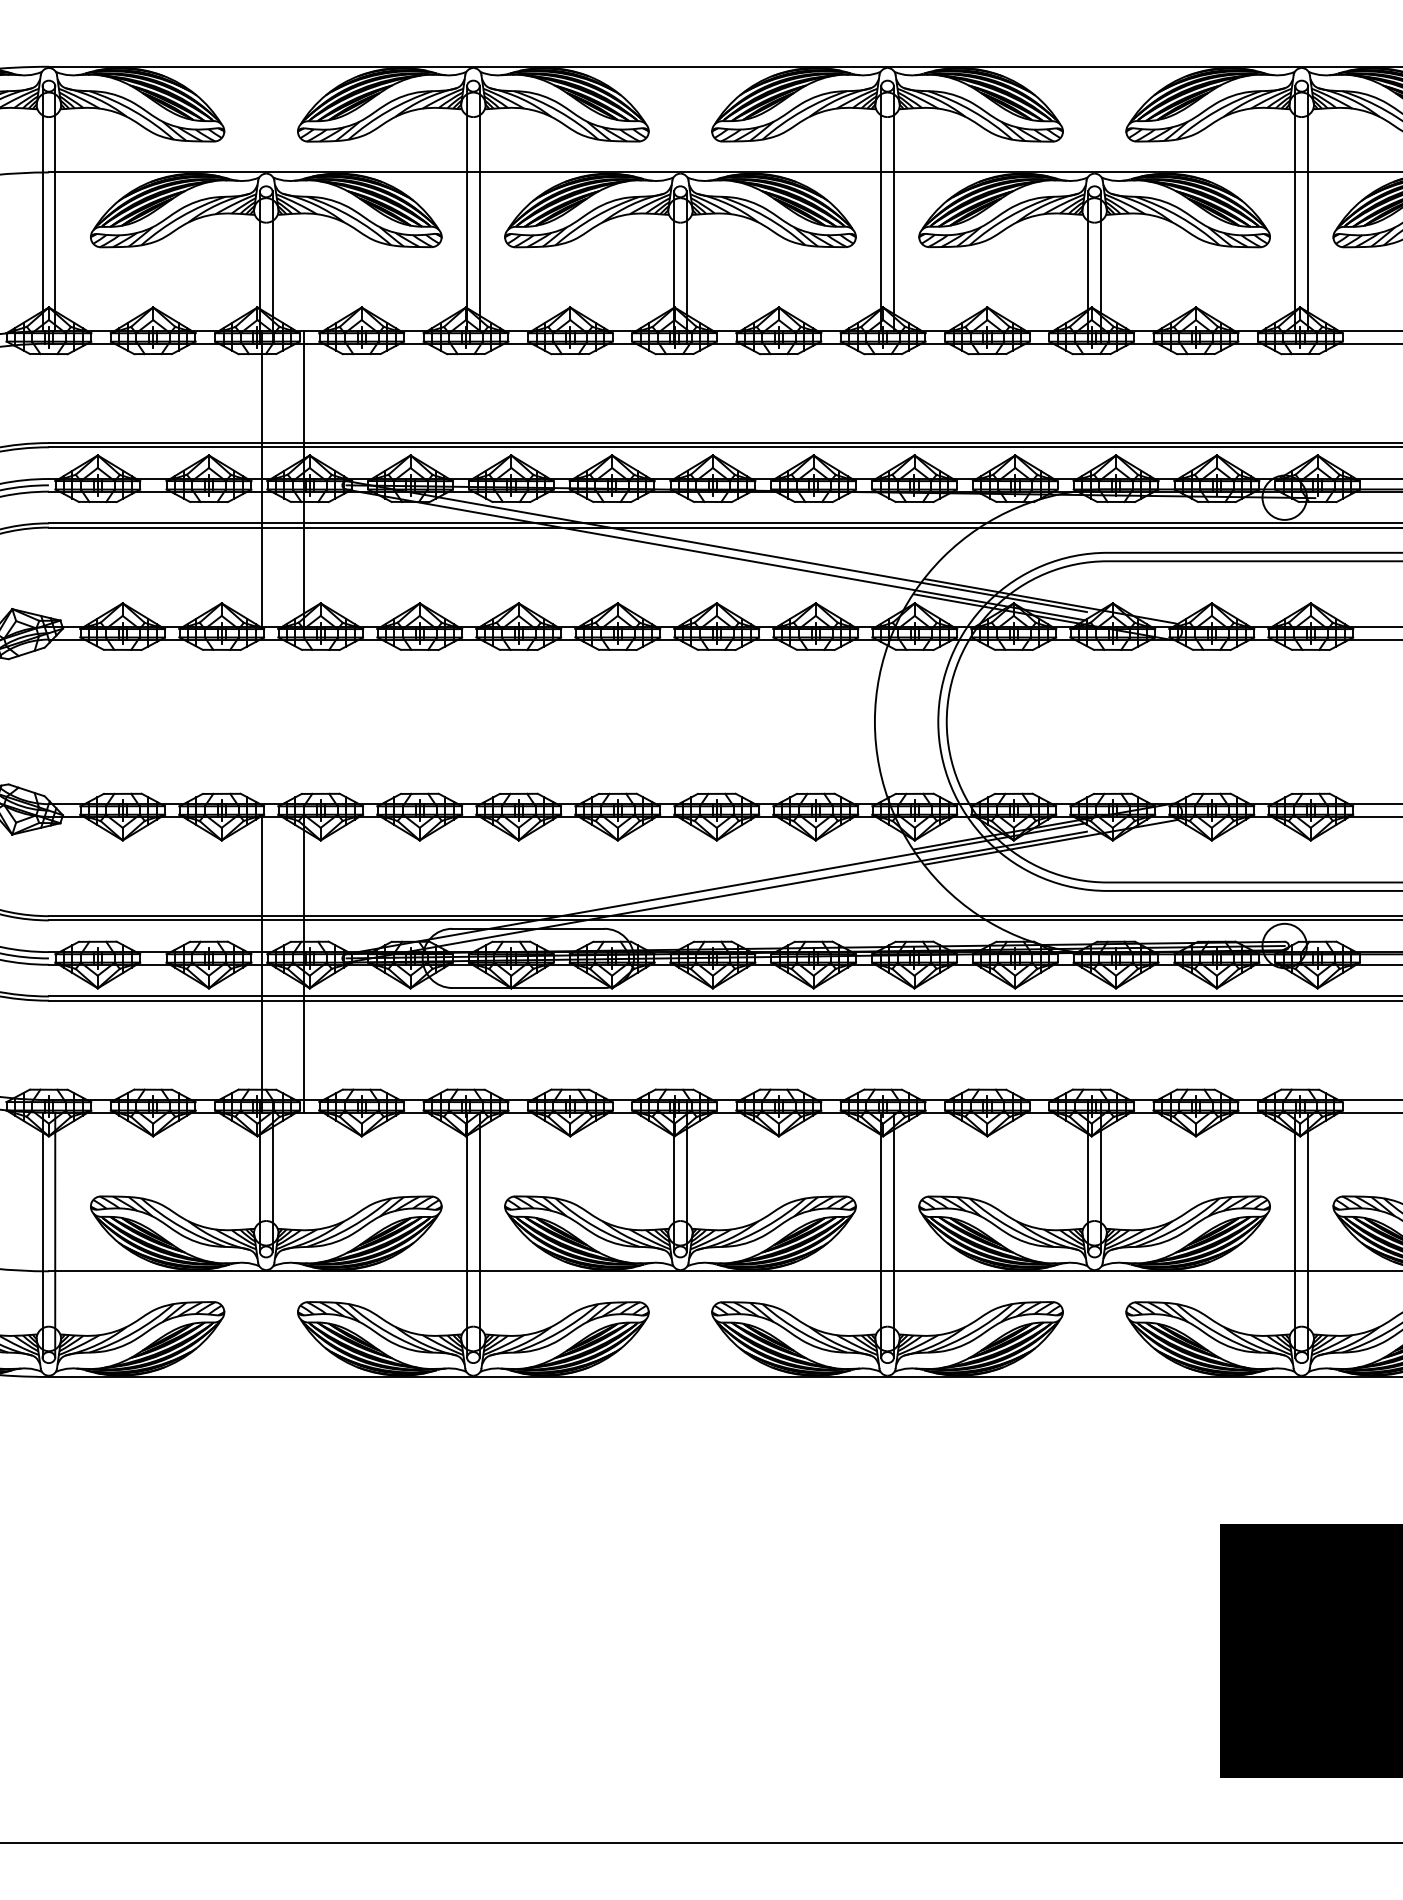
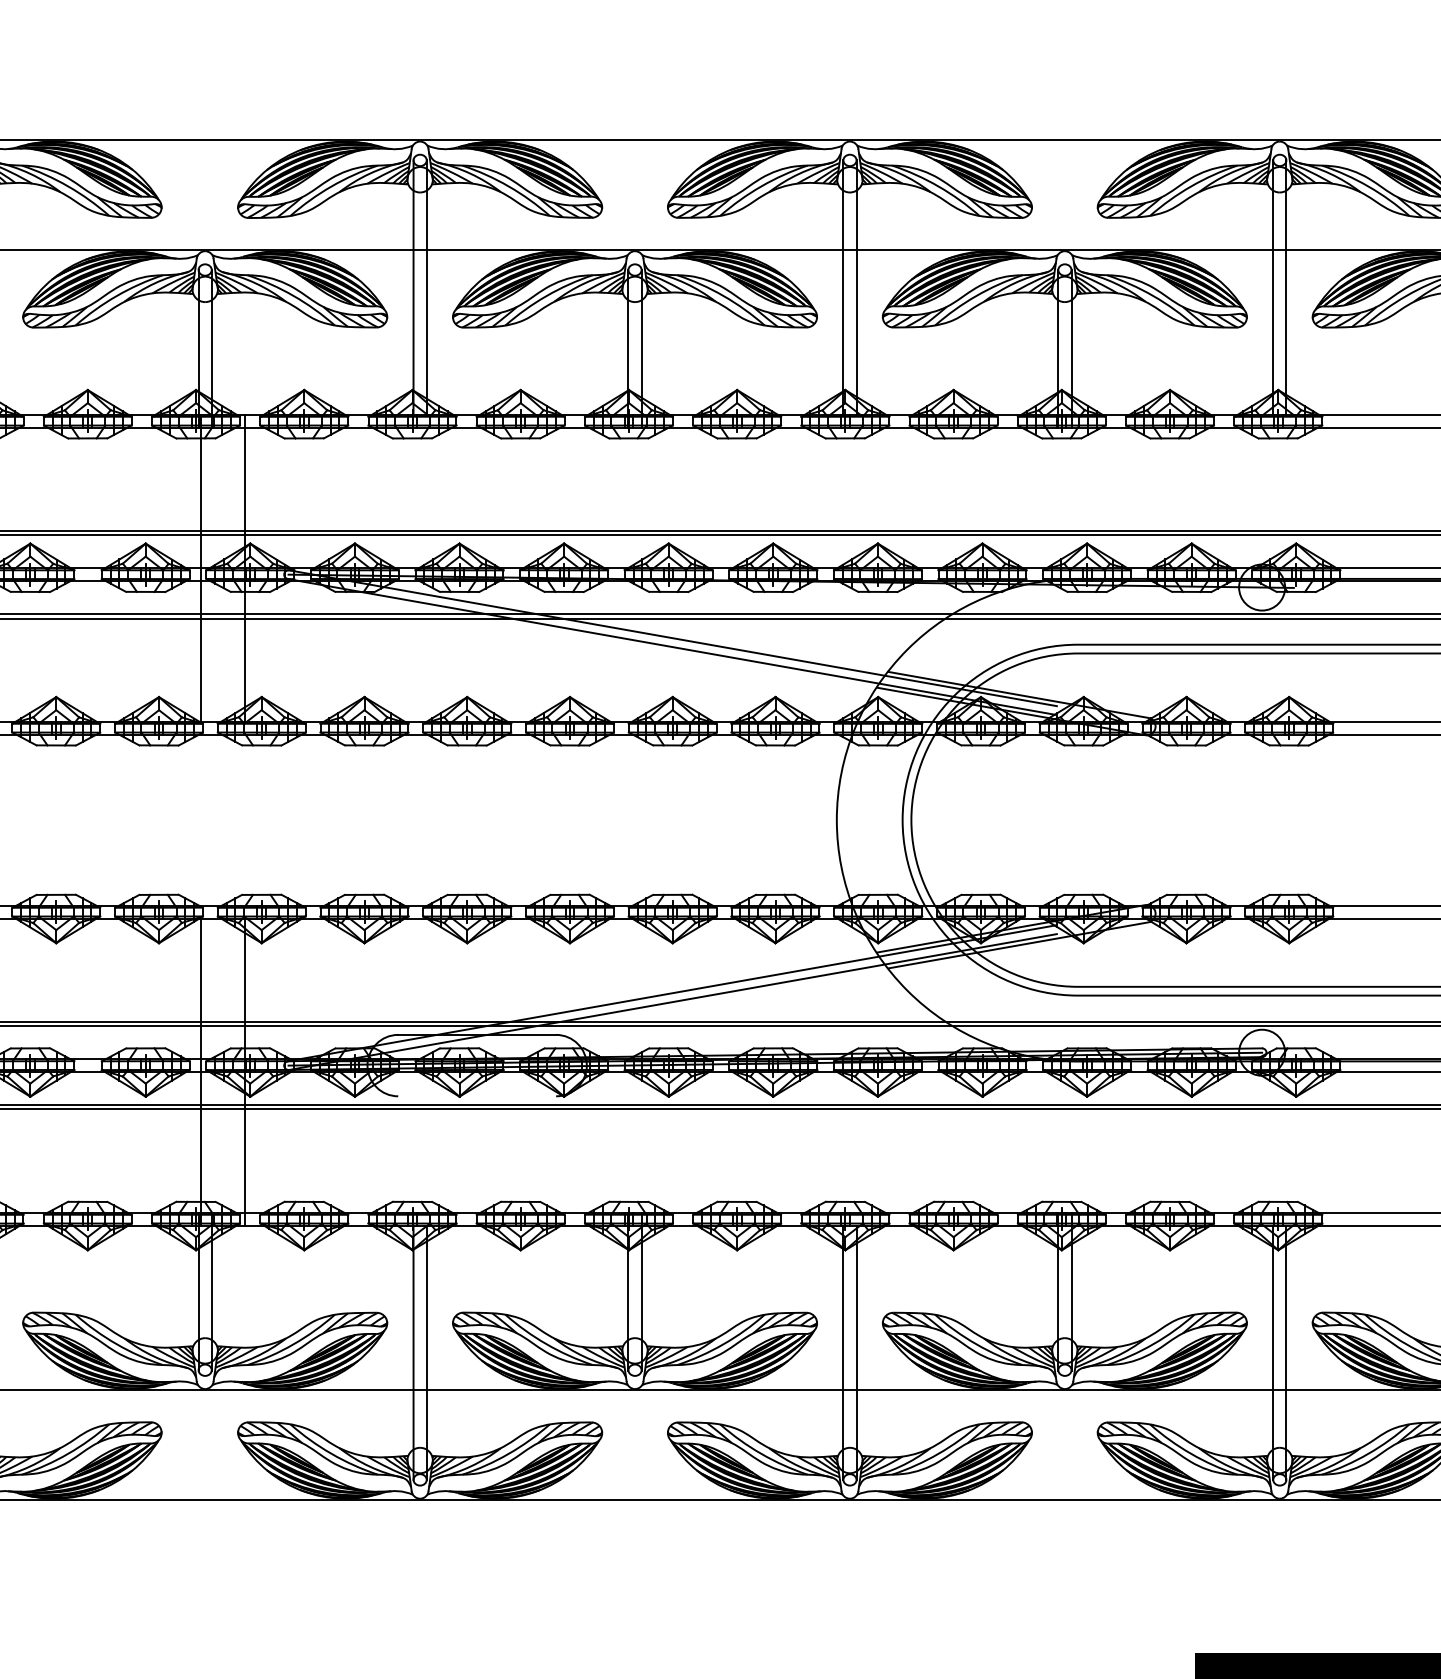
line: (528, 987) -> (477, 1095), removed

